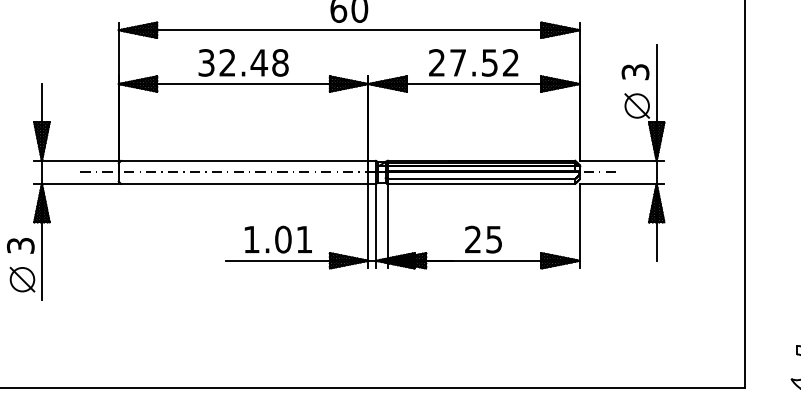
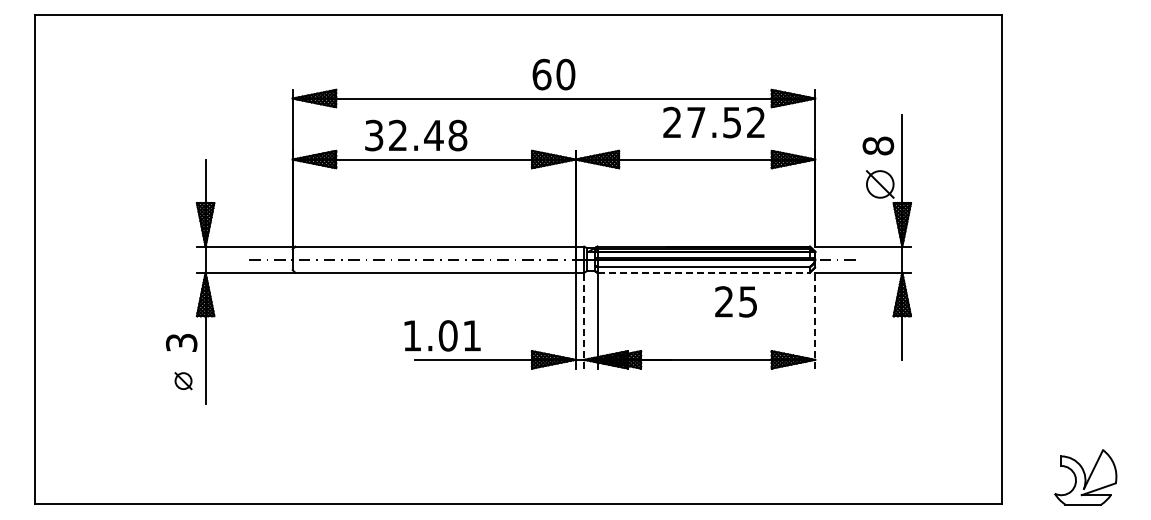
text: (243, 62) -> (416, 135), moved
text: (473, 62) -> (713, 122), moved
text: (635, 71) -> (878, 145), 3 -> 8
line: (482, 183) -> (704, 272), solid -> dashed
line: (376, 226) -> (584, 320), solid -> dashed
line: (580, 226) -> (815, 320), solid -> dashed
text: (278, 239) -> (442, 335), moved
text: (483, 239) -> (735, 301), moved
part: (22, 279) -> (183, 380), size x0.6

